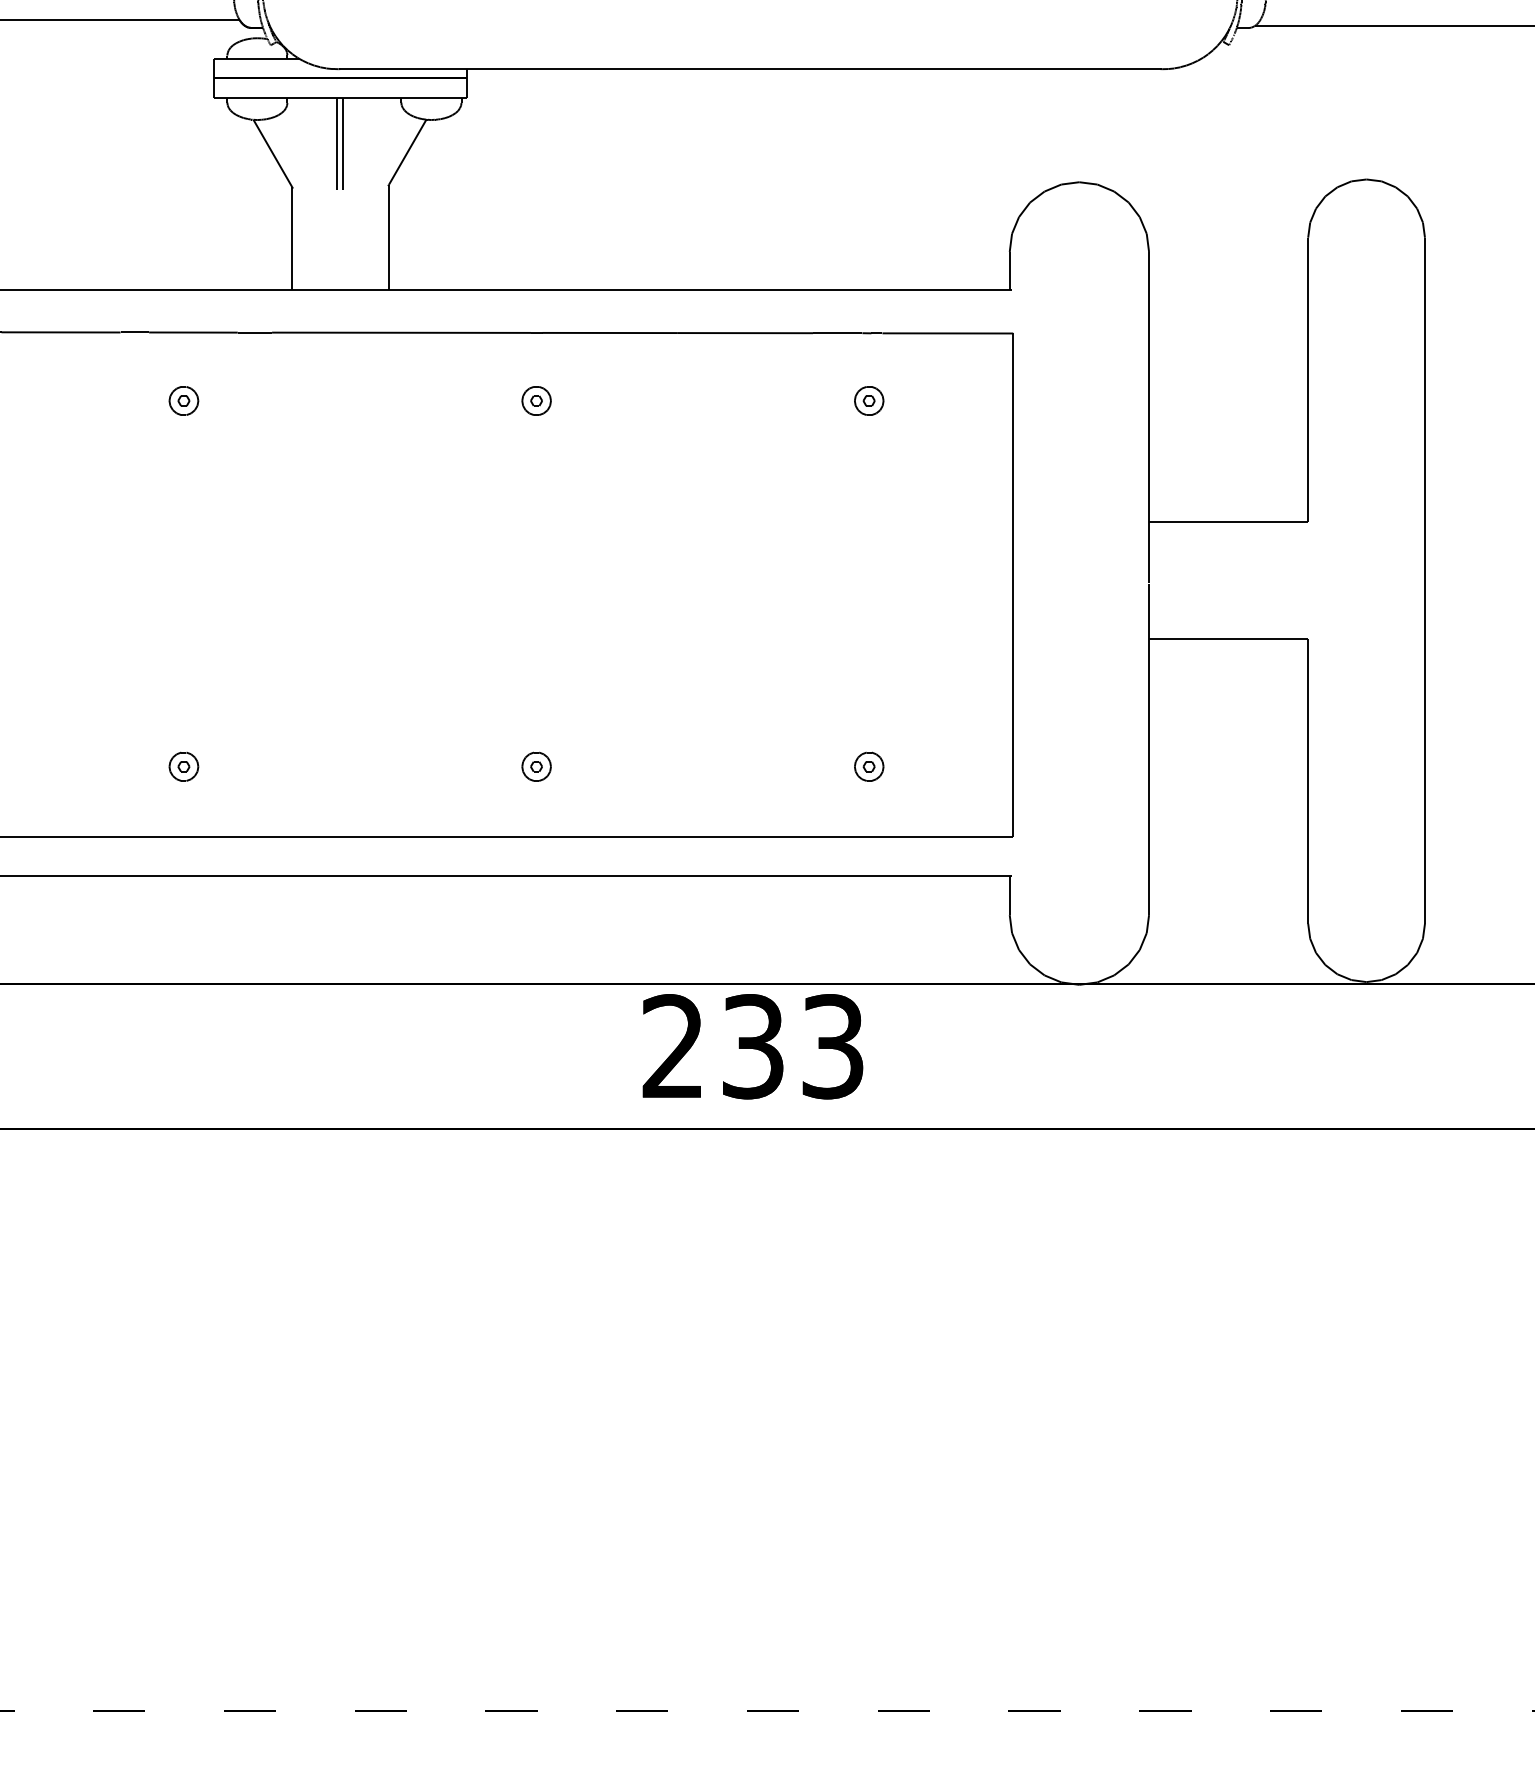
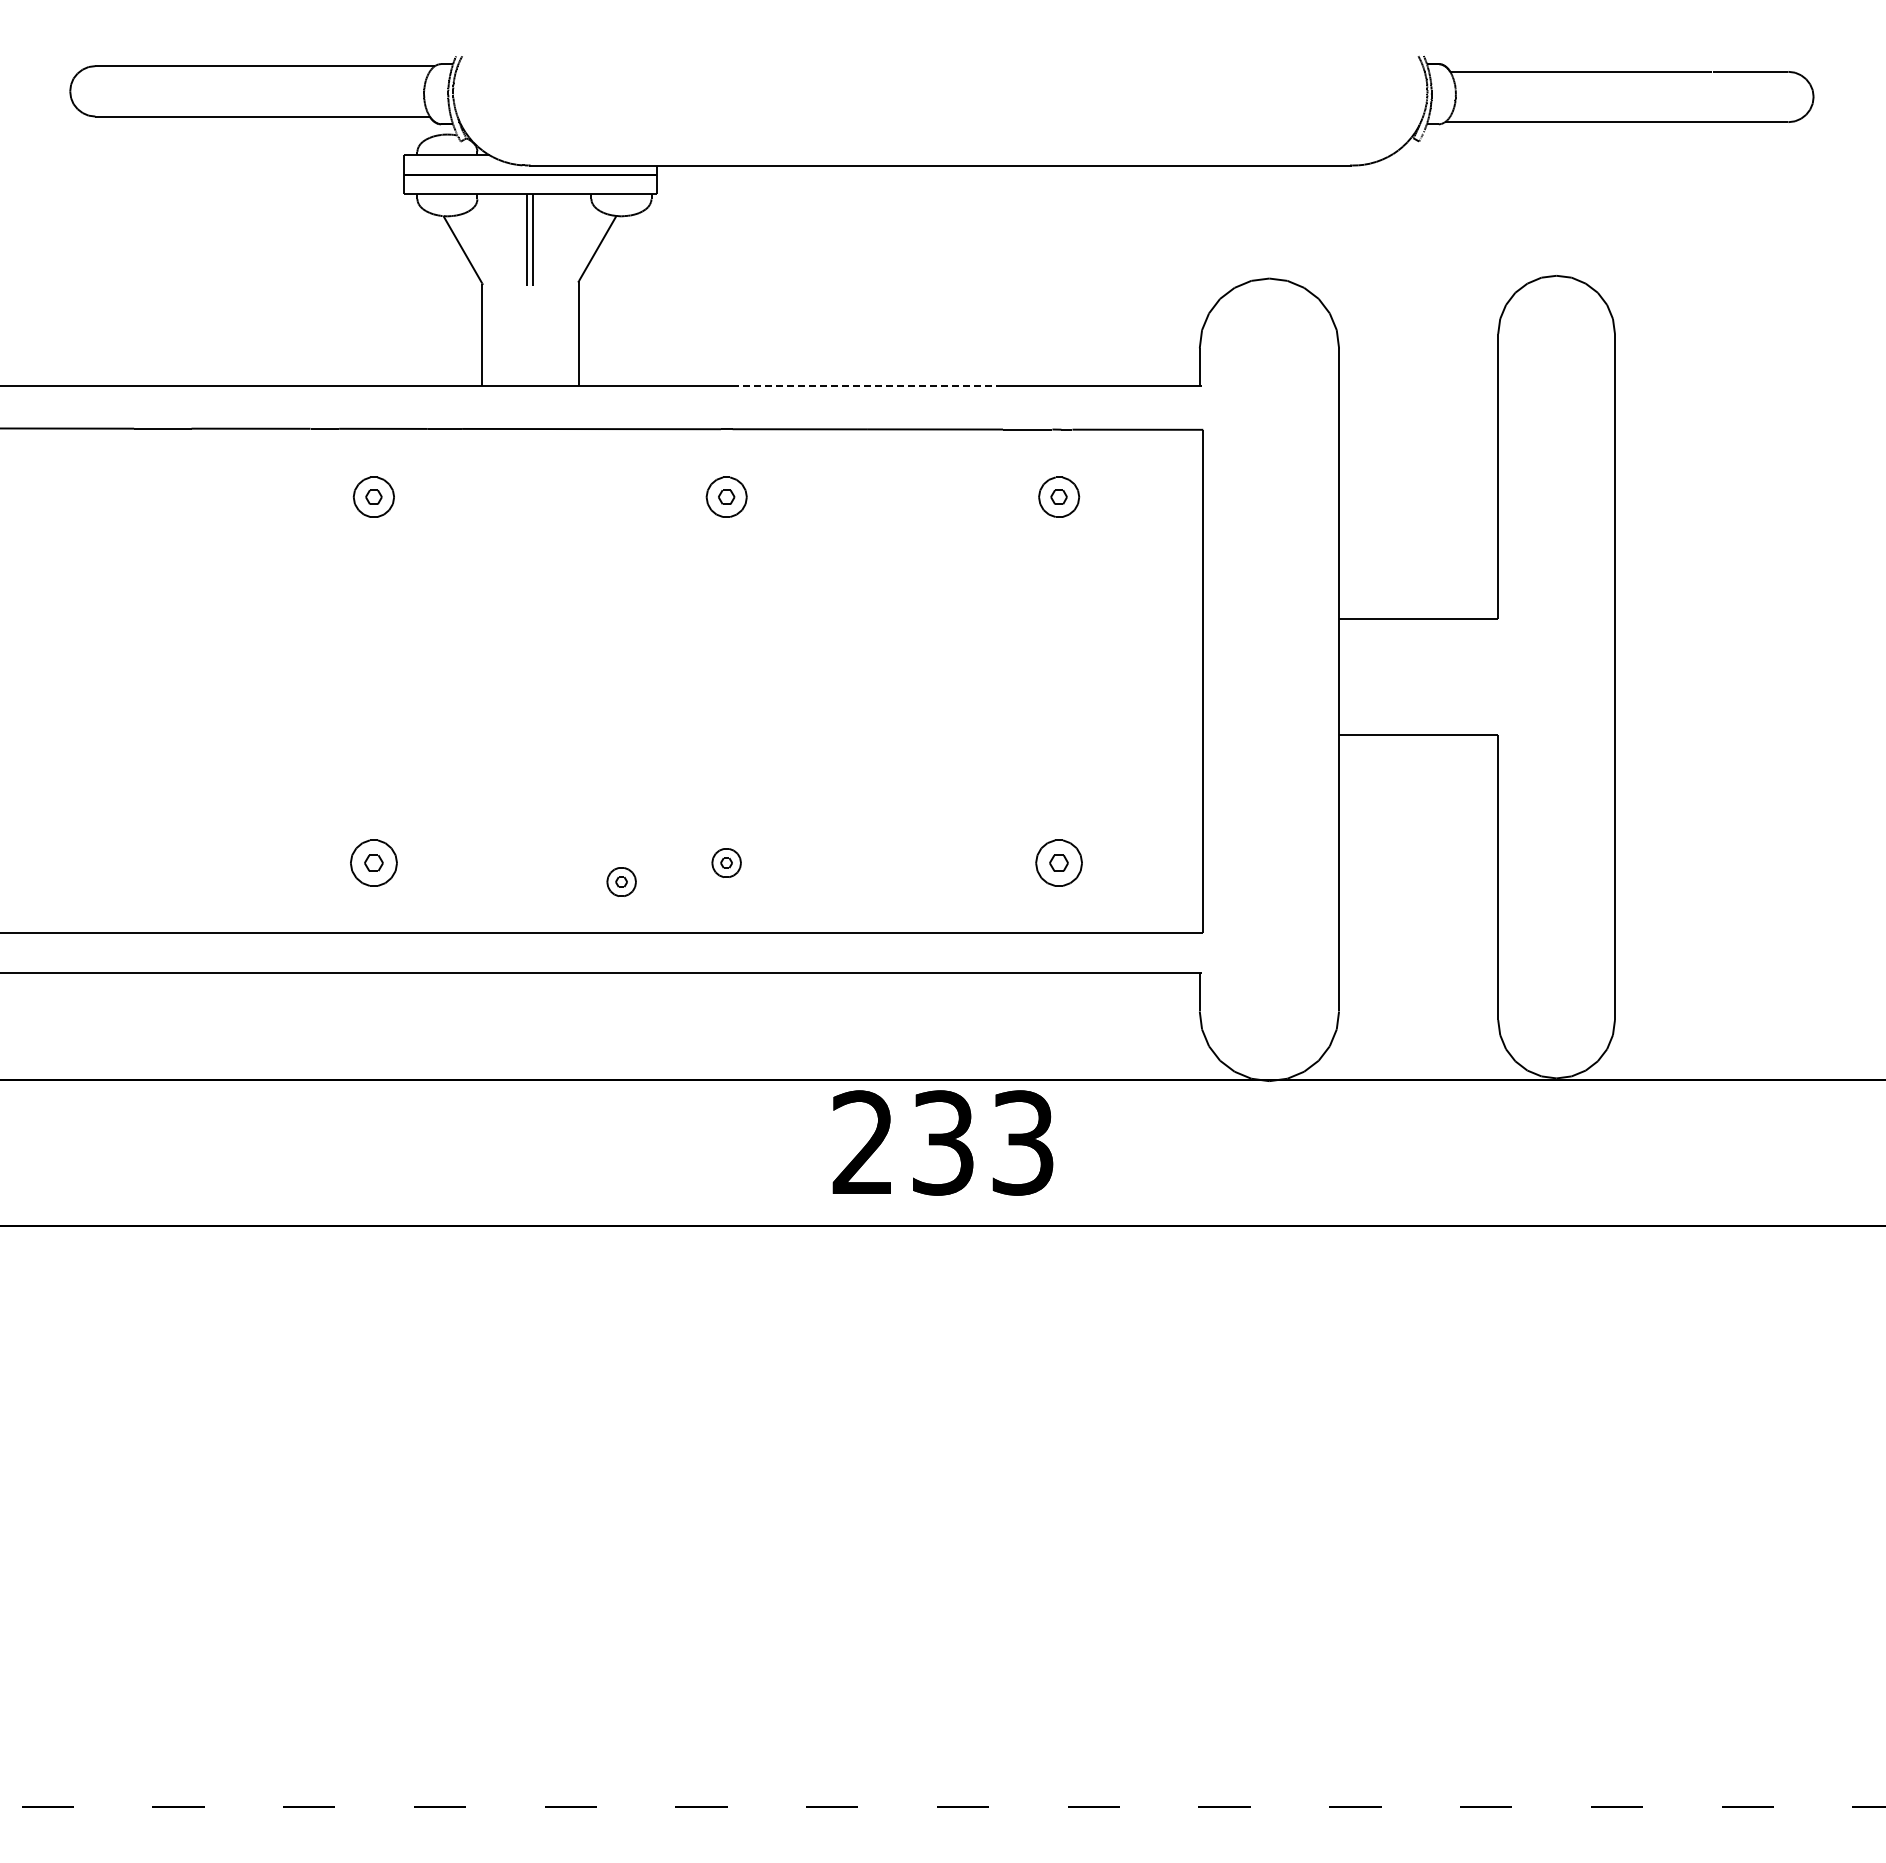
line: (677, 290) -> (867, 386), solid -> dashed
part: (183, 401) -> (373, 497), size x1.4
part: (536, 401) -> (726, 497), size x1.4
part: (869, 401) -> (1059, 497), size x1.4
part: (183, 766) -> (373, 862), size x1.6
part: (869, 766) -> (1059, 862), size x1.6
part: (431, 785) -> (621, 881), added

